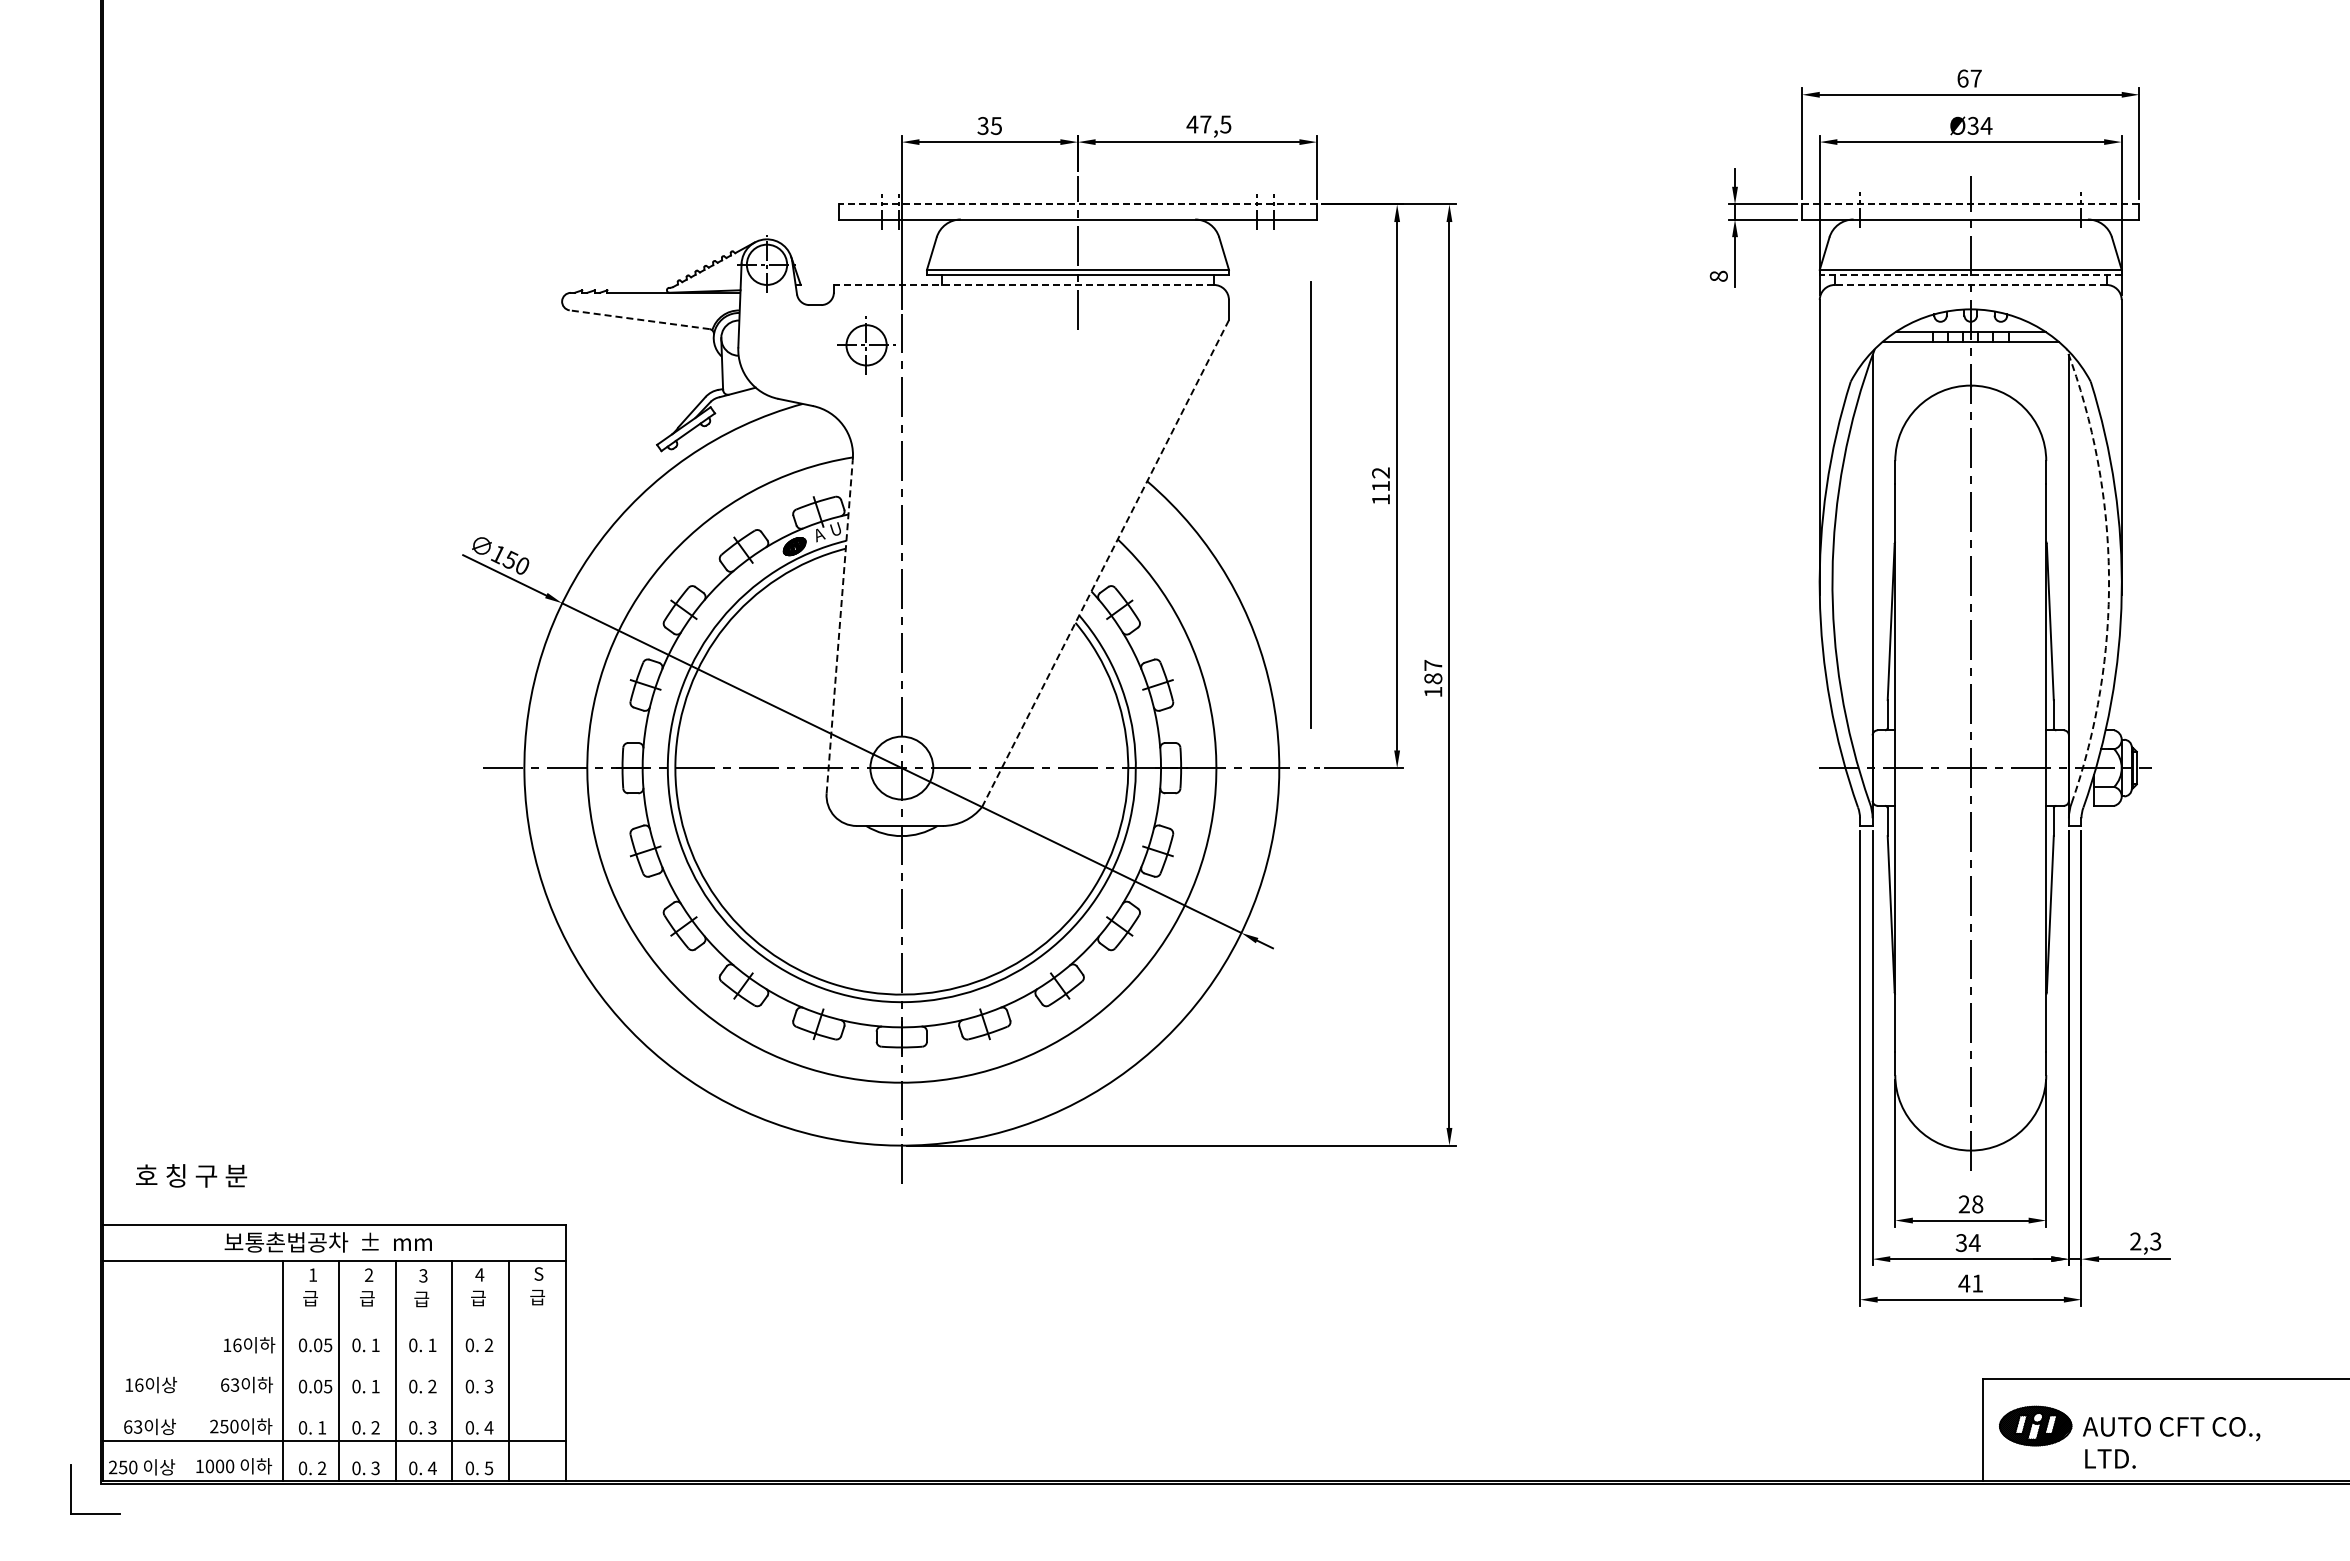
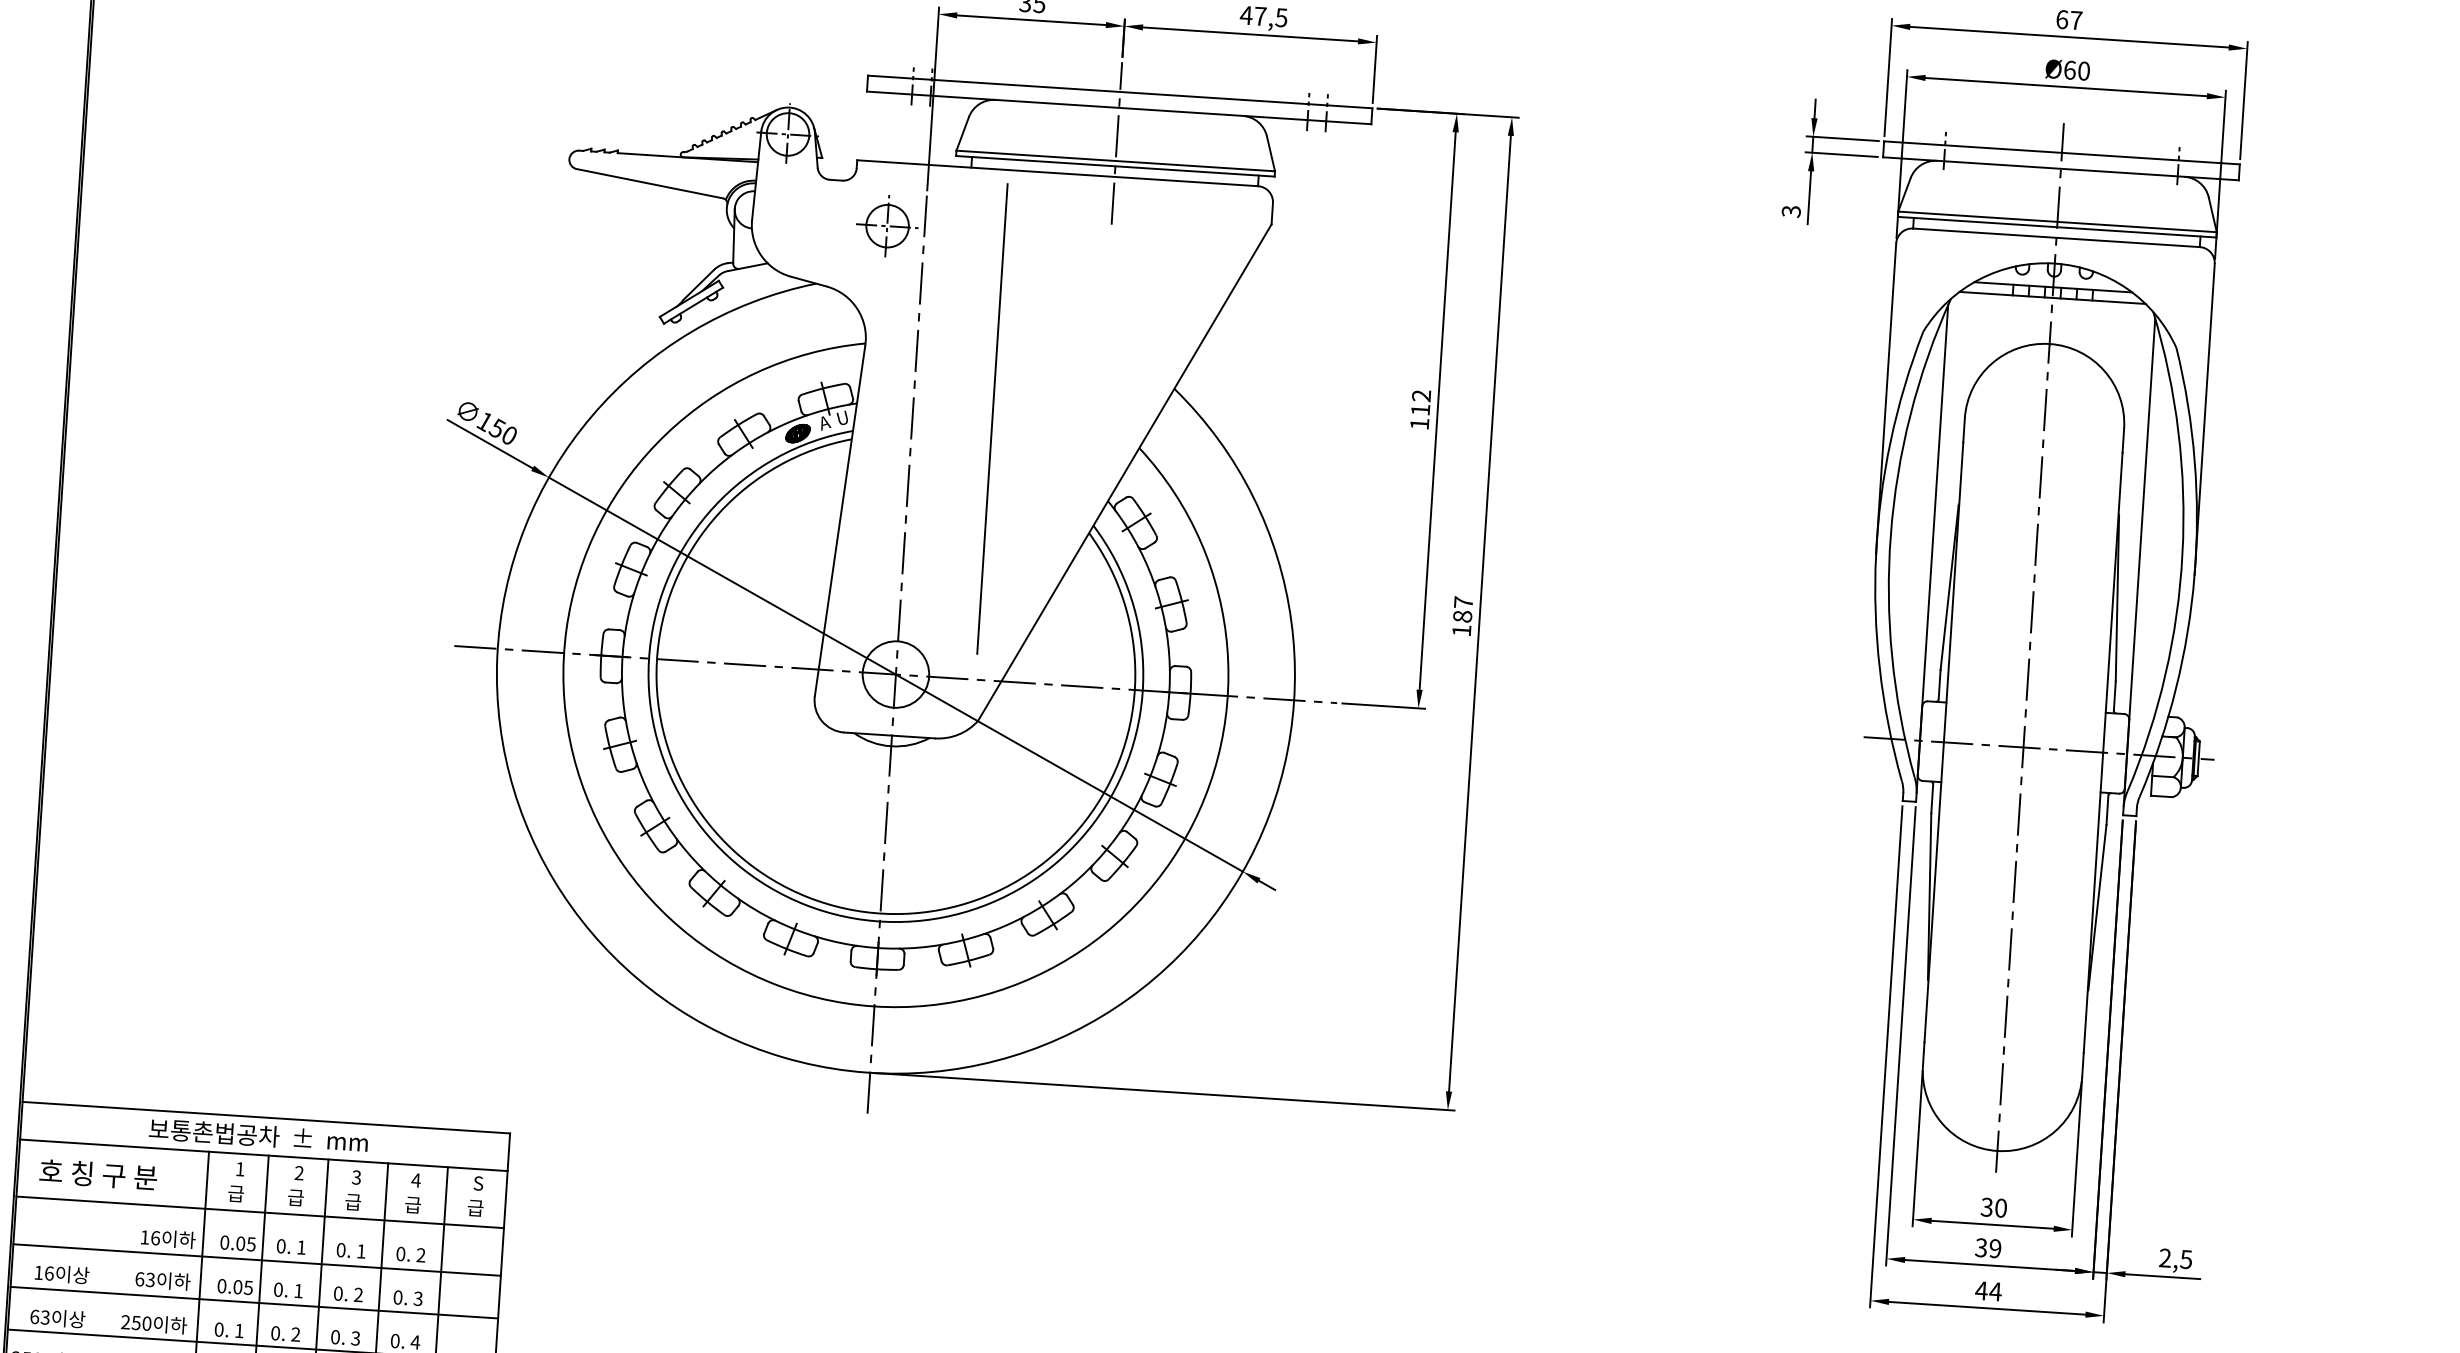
text: (1979, 125) -> (2076, 70), Ø34 -> Ø60
line: (1077, 204) -> (1119, 92), dashed -> solid
line: (1970, 204) -> (2061, 152), dashed -> solid
line: (1970, 274) -> (2056, 226), dashed -> solid
text: (1718, 276) -> (1790, 211), 8 -> 3
line: (1023, 284) -> (1057, 172), dashed -> solid
line: (1970, 284) -> (2056, 237), dashed -> solid
line: (639, 319) -> (649, 183), dashed -> solid
line: (1310, 504) -> (991, 418), moved
line: (1105, 563) -> (1124, 472), dashed -> solid
arc: (2109, 575) -> (2183, 553), dashed -> solid
line: (839, 626) -> (839, 520), dashed -> solid
text: (191, 1175) -> (98, 1174), moved
text: (1970, 1204) -> (1993, 1207), 28 -> 30
text: (2155, 1240) -> (2186, 1258), 2,3 -> 2,5
text: (1974, 1243) -> (1995, 1249), 34 -> 39
text: (1977, 1283) -> (1995, 1291), 41 -> 44
line: (334, 1314) -> (260, 1212), added
line: (334, 1359) -> (257, 1259), added
line: (334, 1400) -> (254, 1302), added

